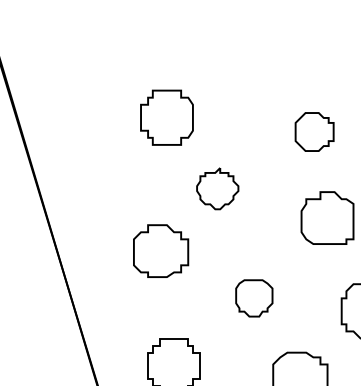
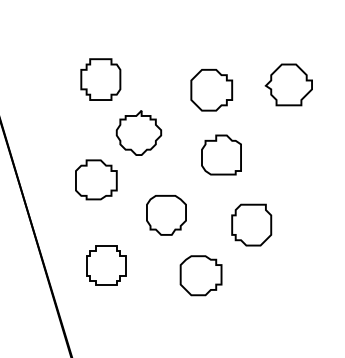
part: (314, 132) -> (211, 90), size x1.43
part: (217, 188) -> (138, 132), size x1.43
part: (254, 298) -> (166, 215), size x1.43

